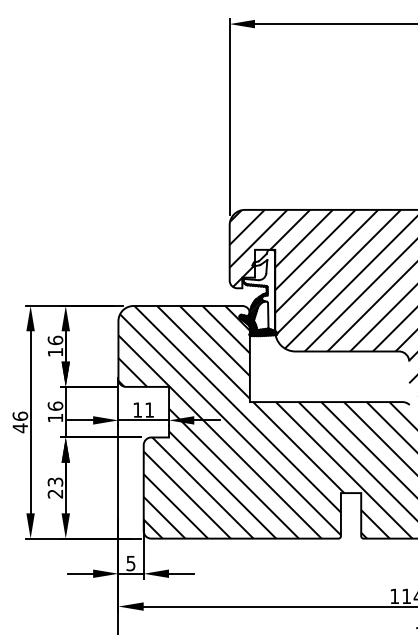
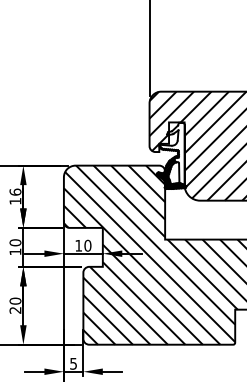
text: (54, 405) -> (14, 242), 16 -> 10
text: (149, 409) -> (87, 245), 11 -> 10
text: (55, 481) -> (15, 300), 23 -> 20

